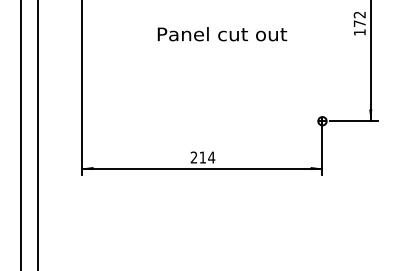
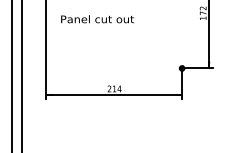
text: (222, 34) -> (97, 19), moved

